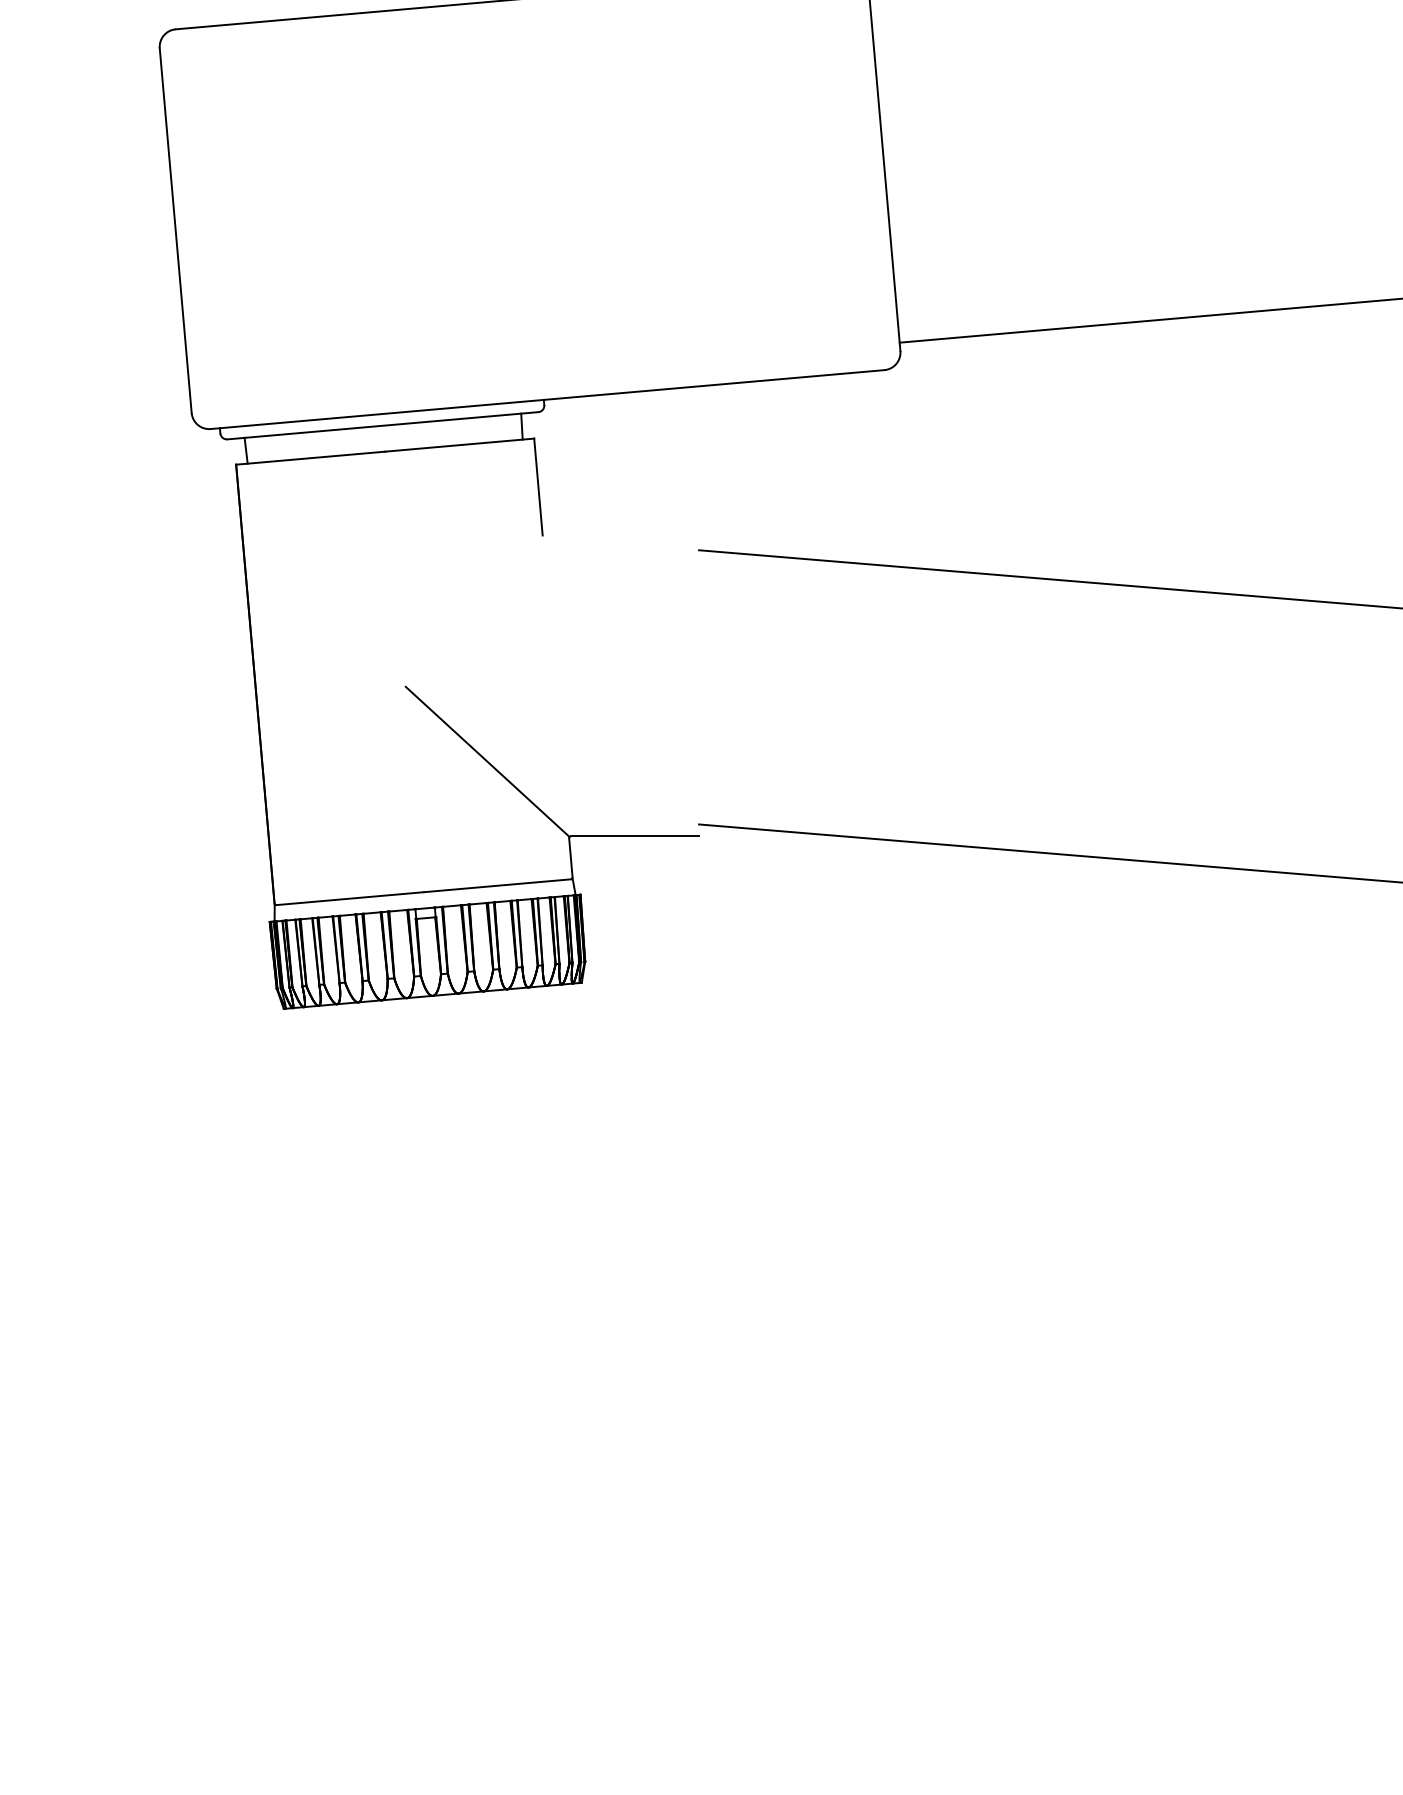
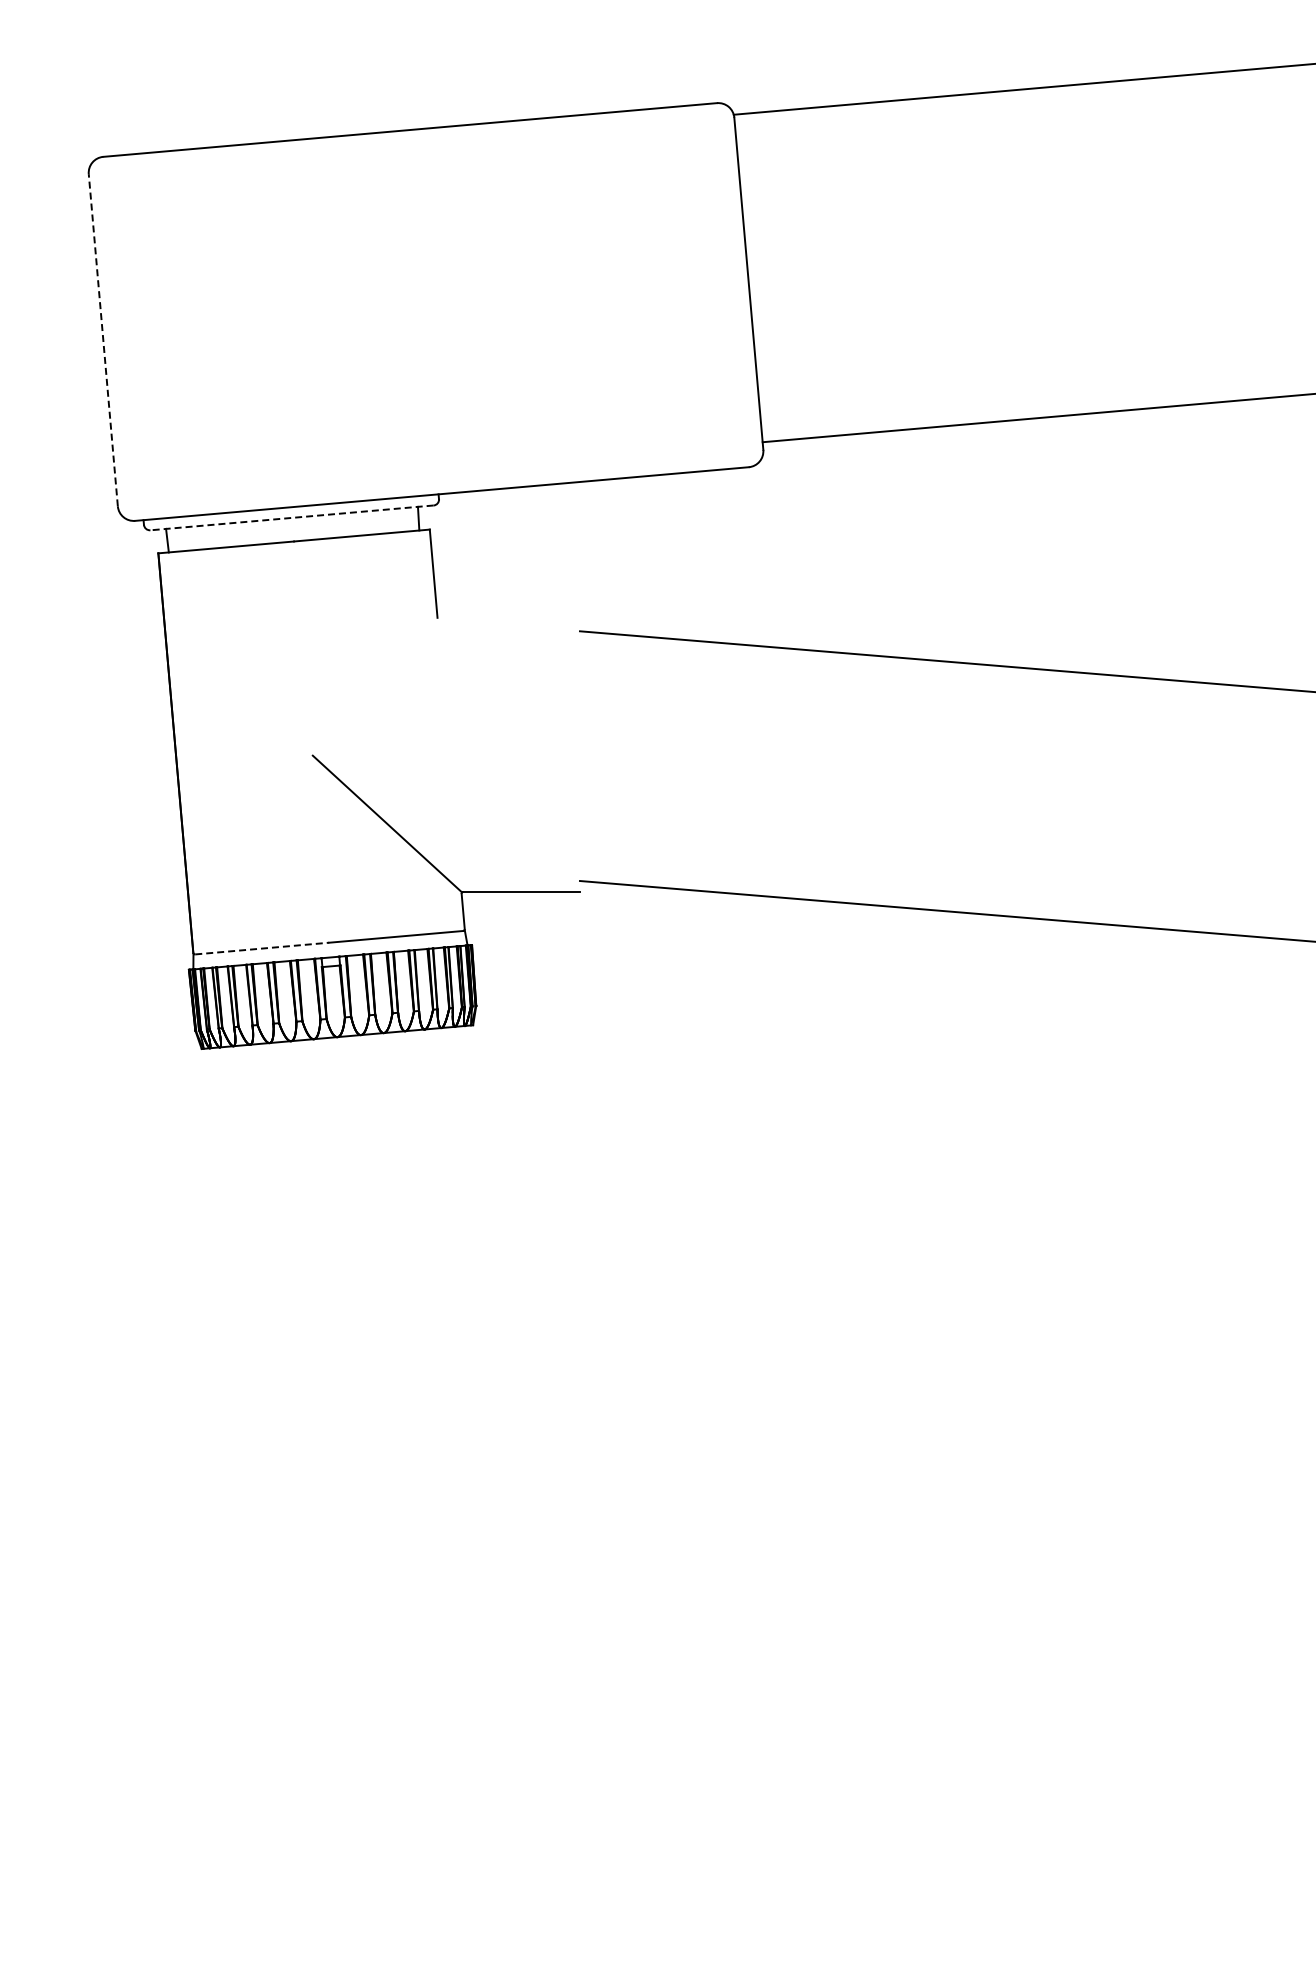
line: (175, 230) -> (103, 340), solid -> dashed
line: (382, 425) -> (291, 517), solid -> dashed
line: (350, 898) -> (262, 948), solid -> dashed

